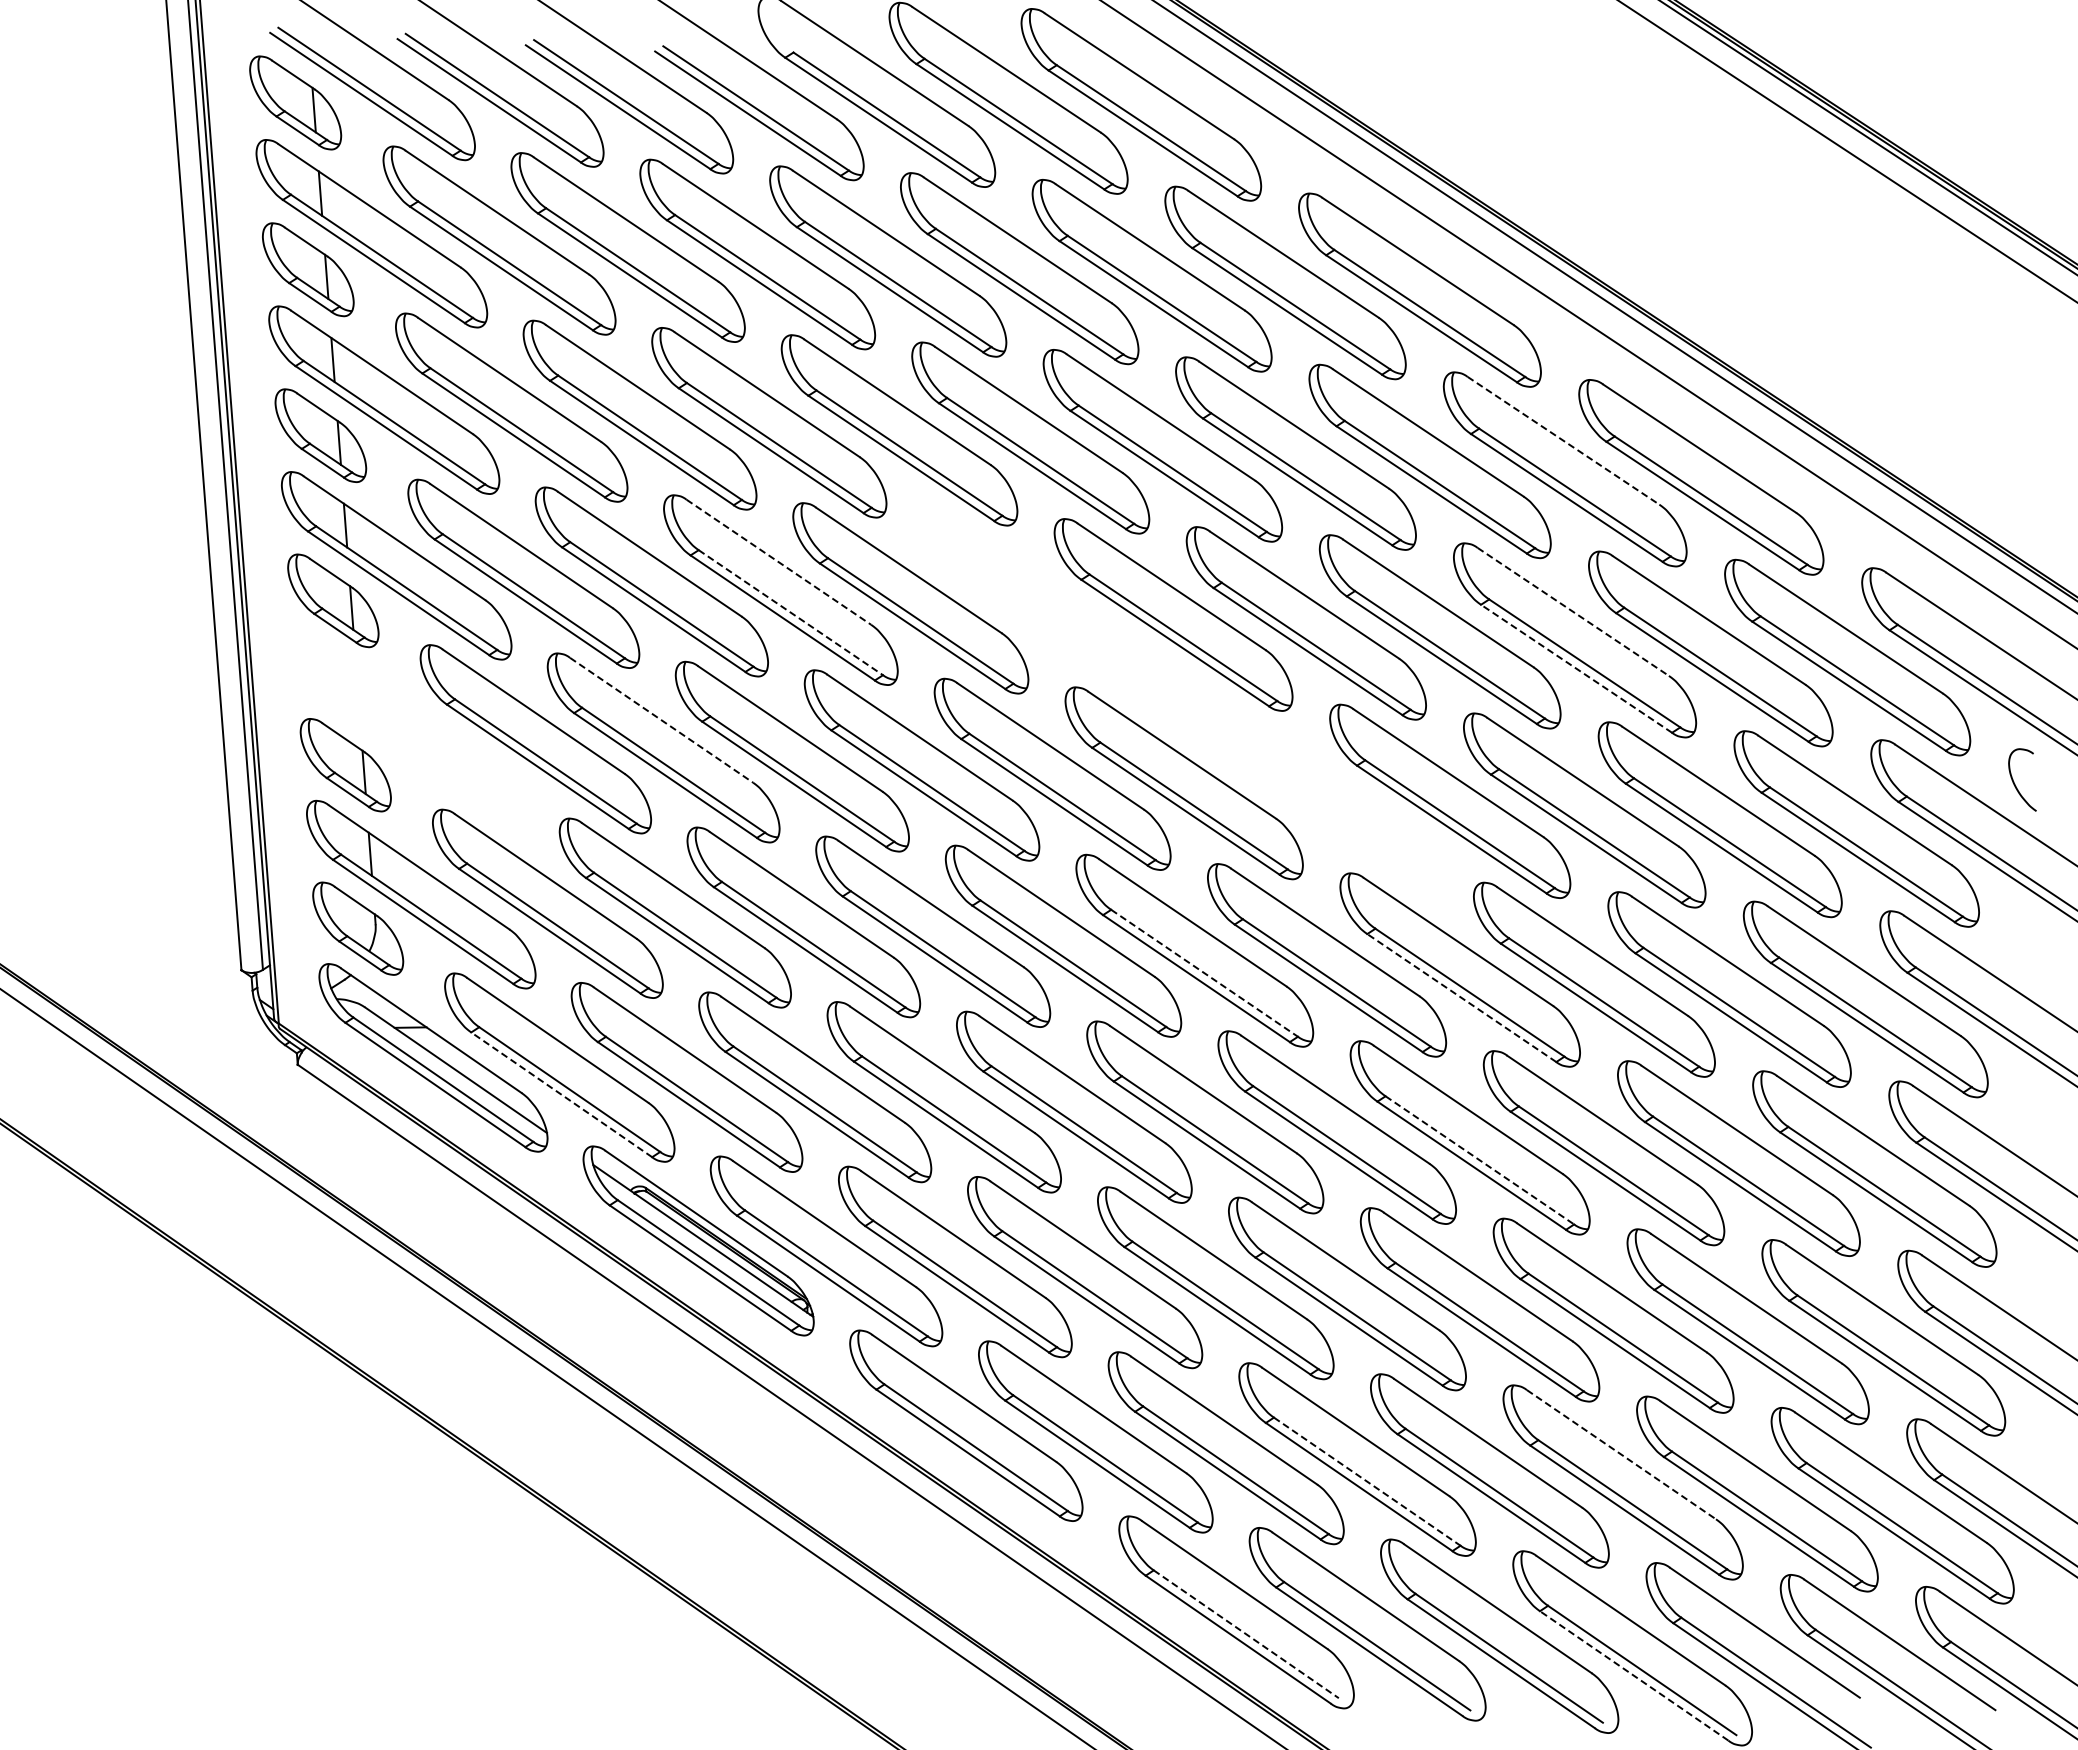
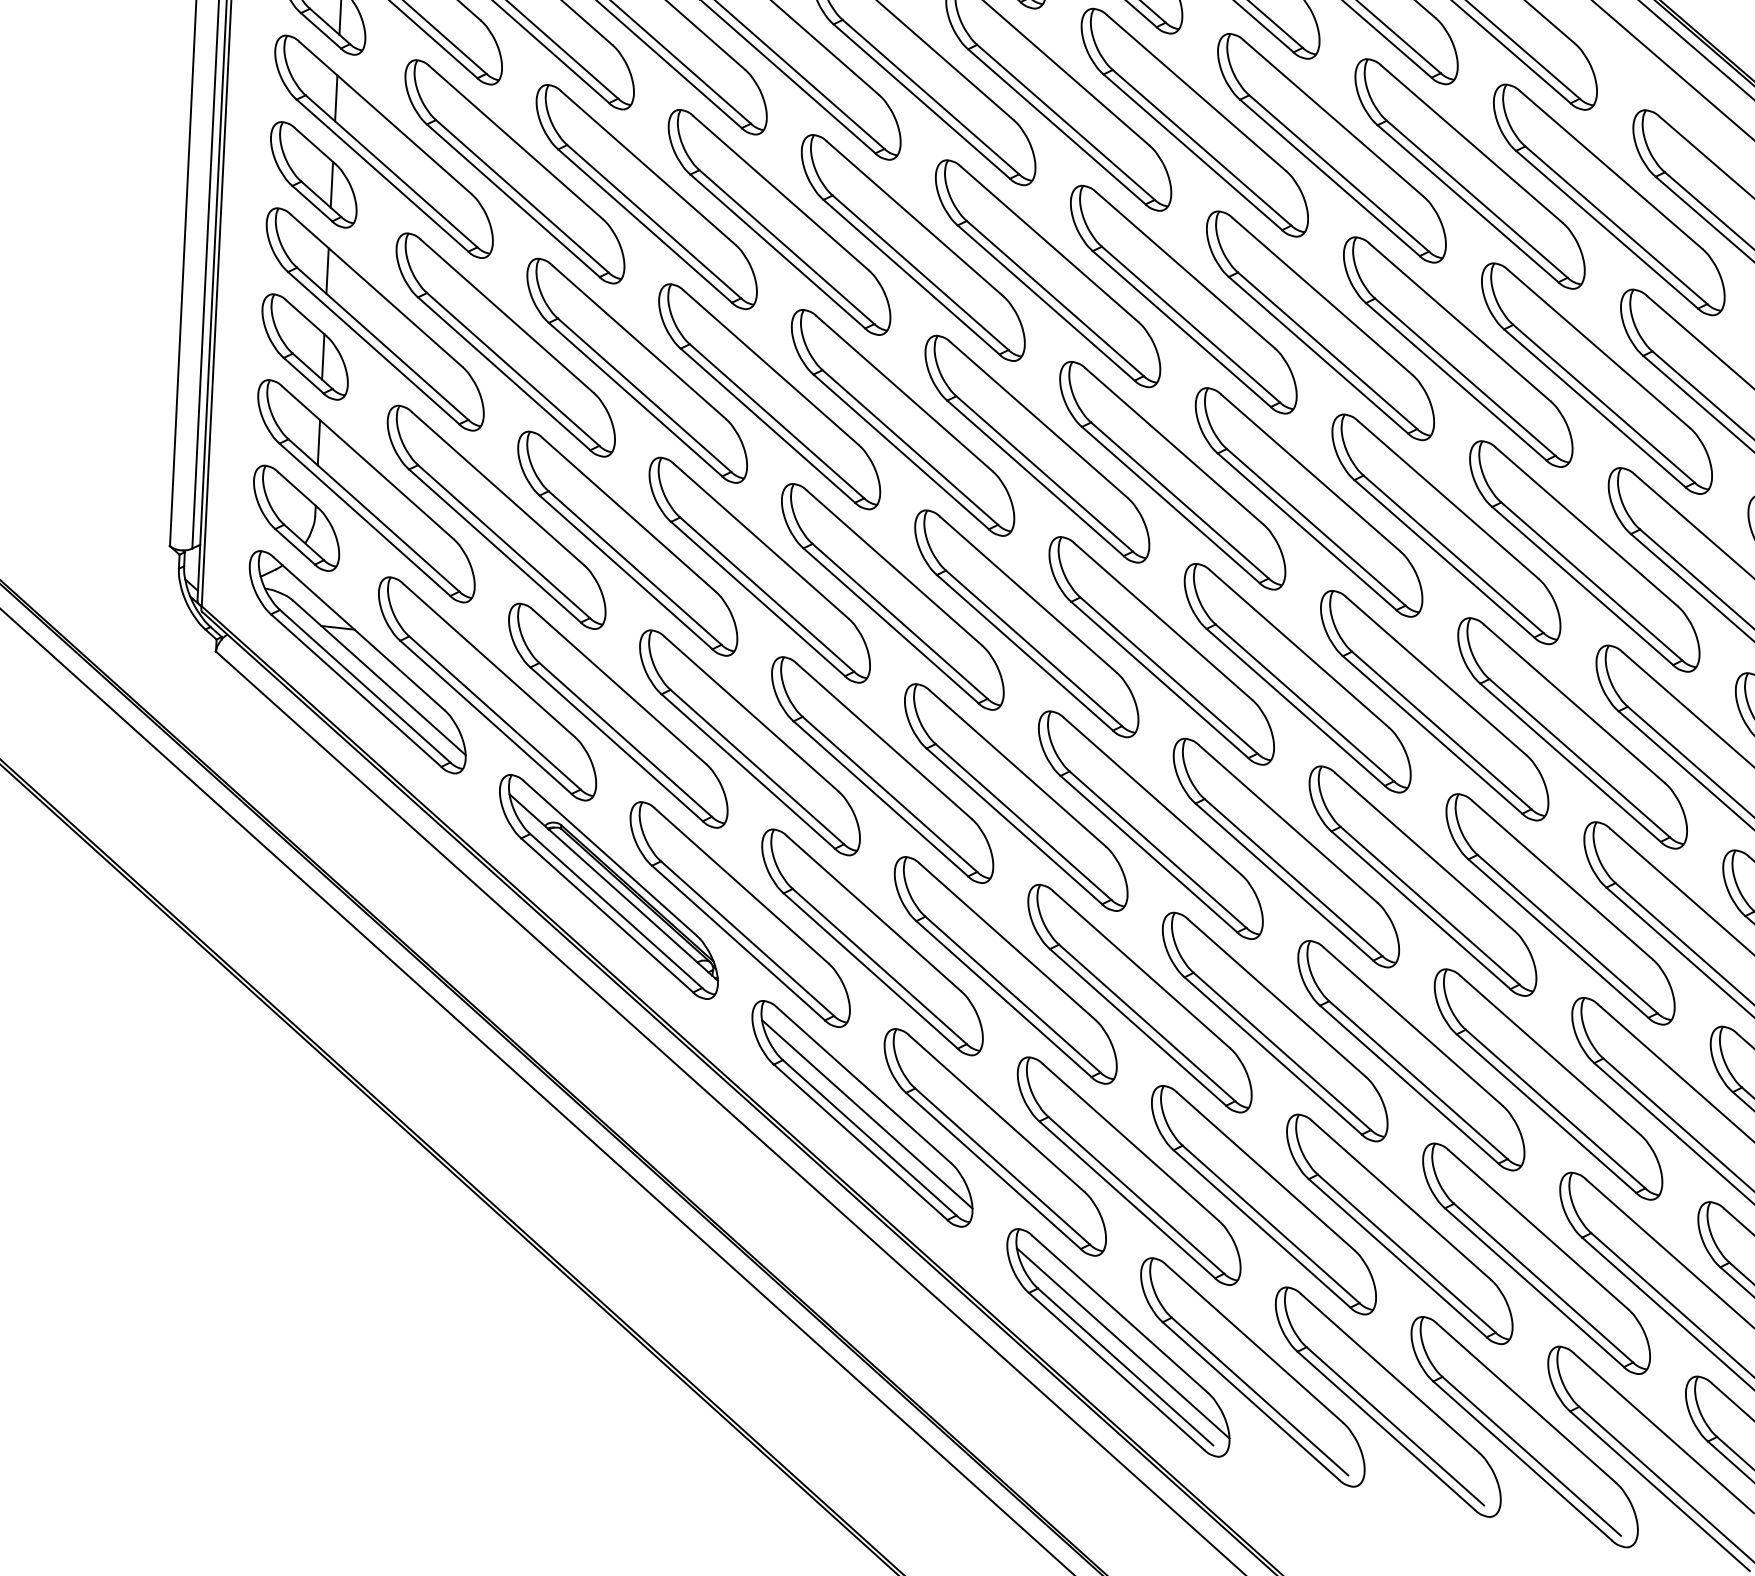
line: (1563, 441) -> (1611, 170), dashed -> solid
line: (779, 562) -> (781, 193), dashed -> solid
part: (1041, 606) -> (1047, 273), added
line: (791, 612) -> (787, 247), dashed -> solid
line: (1573, 612) -> (1599, 349), dashed -> solid
line: (1576, 668) -> (1594, 408), dashed -> solid
line: (661, 720) -> (638, 342), dashed -> solid
part: (408, 730) -> (374, 319), added
part: (1316, 792) -> (1308, 502), added
line: (1204, 973) -> (1168, 675), dashed -> solid
line: (1461, 997) -> (1432, 734), dashed -> solid
line: (561, 1094) -> (485, 717), dashed -> solid
line: (1480, 1160) -> (1430, 905), dashed -> solid
line: (970, 1425) -> (866, 1114), added
line: (1621, 1455) -> (1538, 1230), dashed -> solid
line: (1367, 1481) -> (1271, 1224), dashed -> solid
line: (1240, 1611) -> (1122, 1342), added
line: (1246, 1634) -> (1125, 1367), dashed -> solid
line: (1633, 1675) -> (1521, 1460), dashed -> solid

